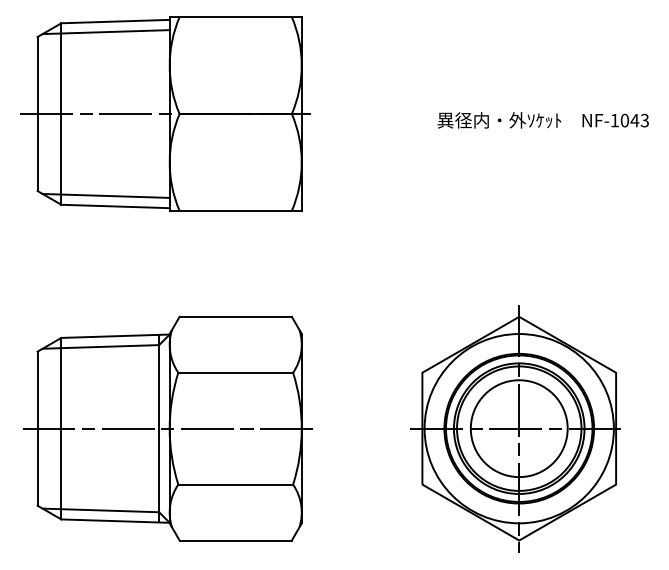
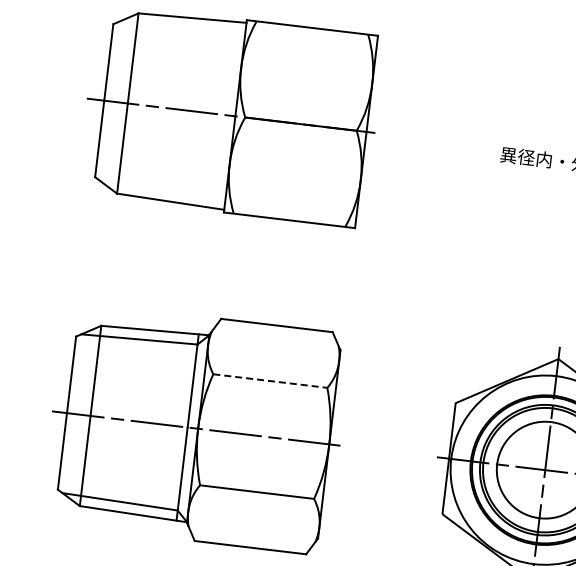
line: (105, 32) -> (181, 27), removed
line: (105, 195) -> (162, 189), removed
line: (236, 372) -> (271, 380), solid -> dashed

